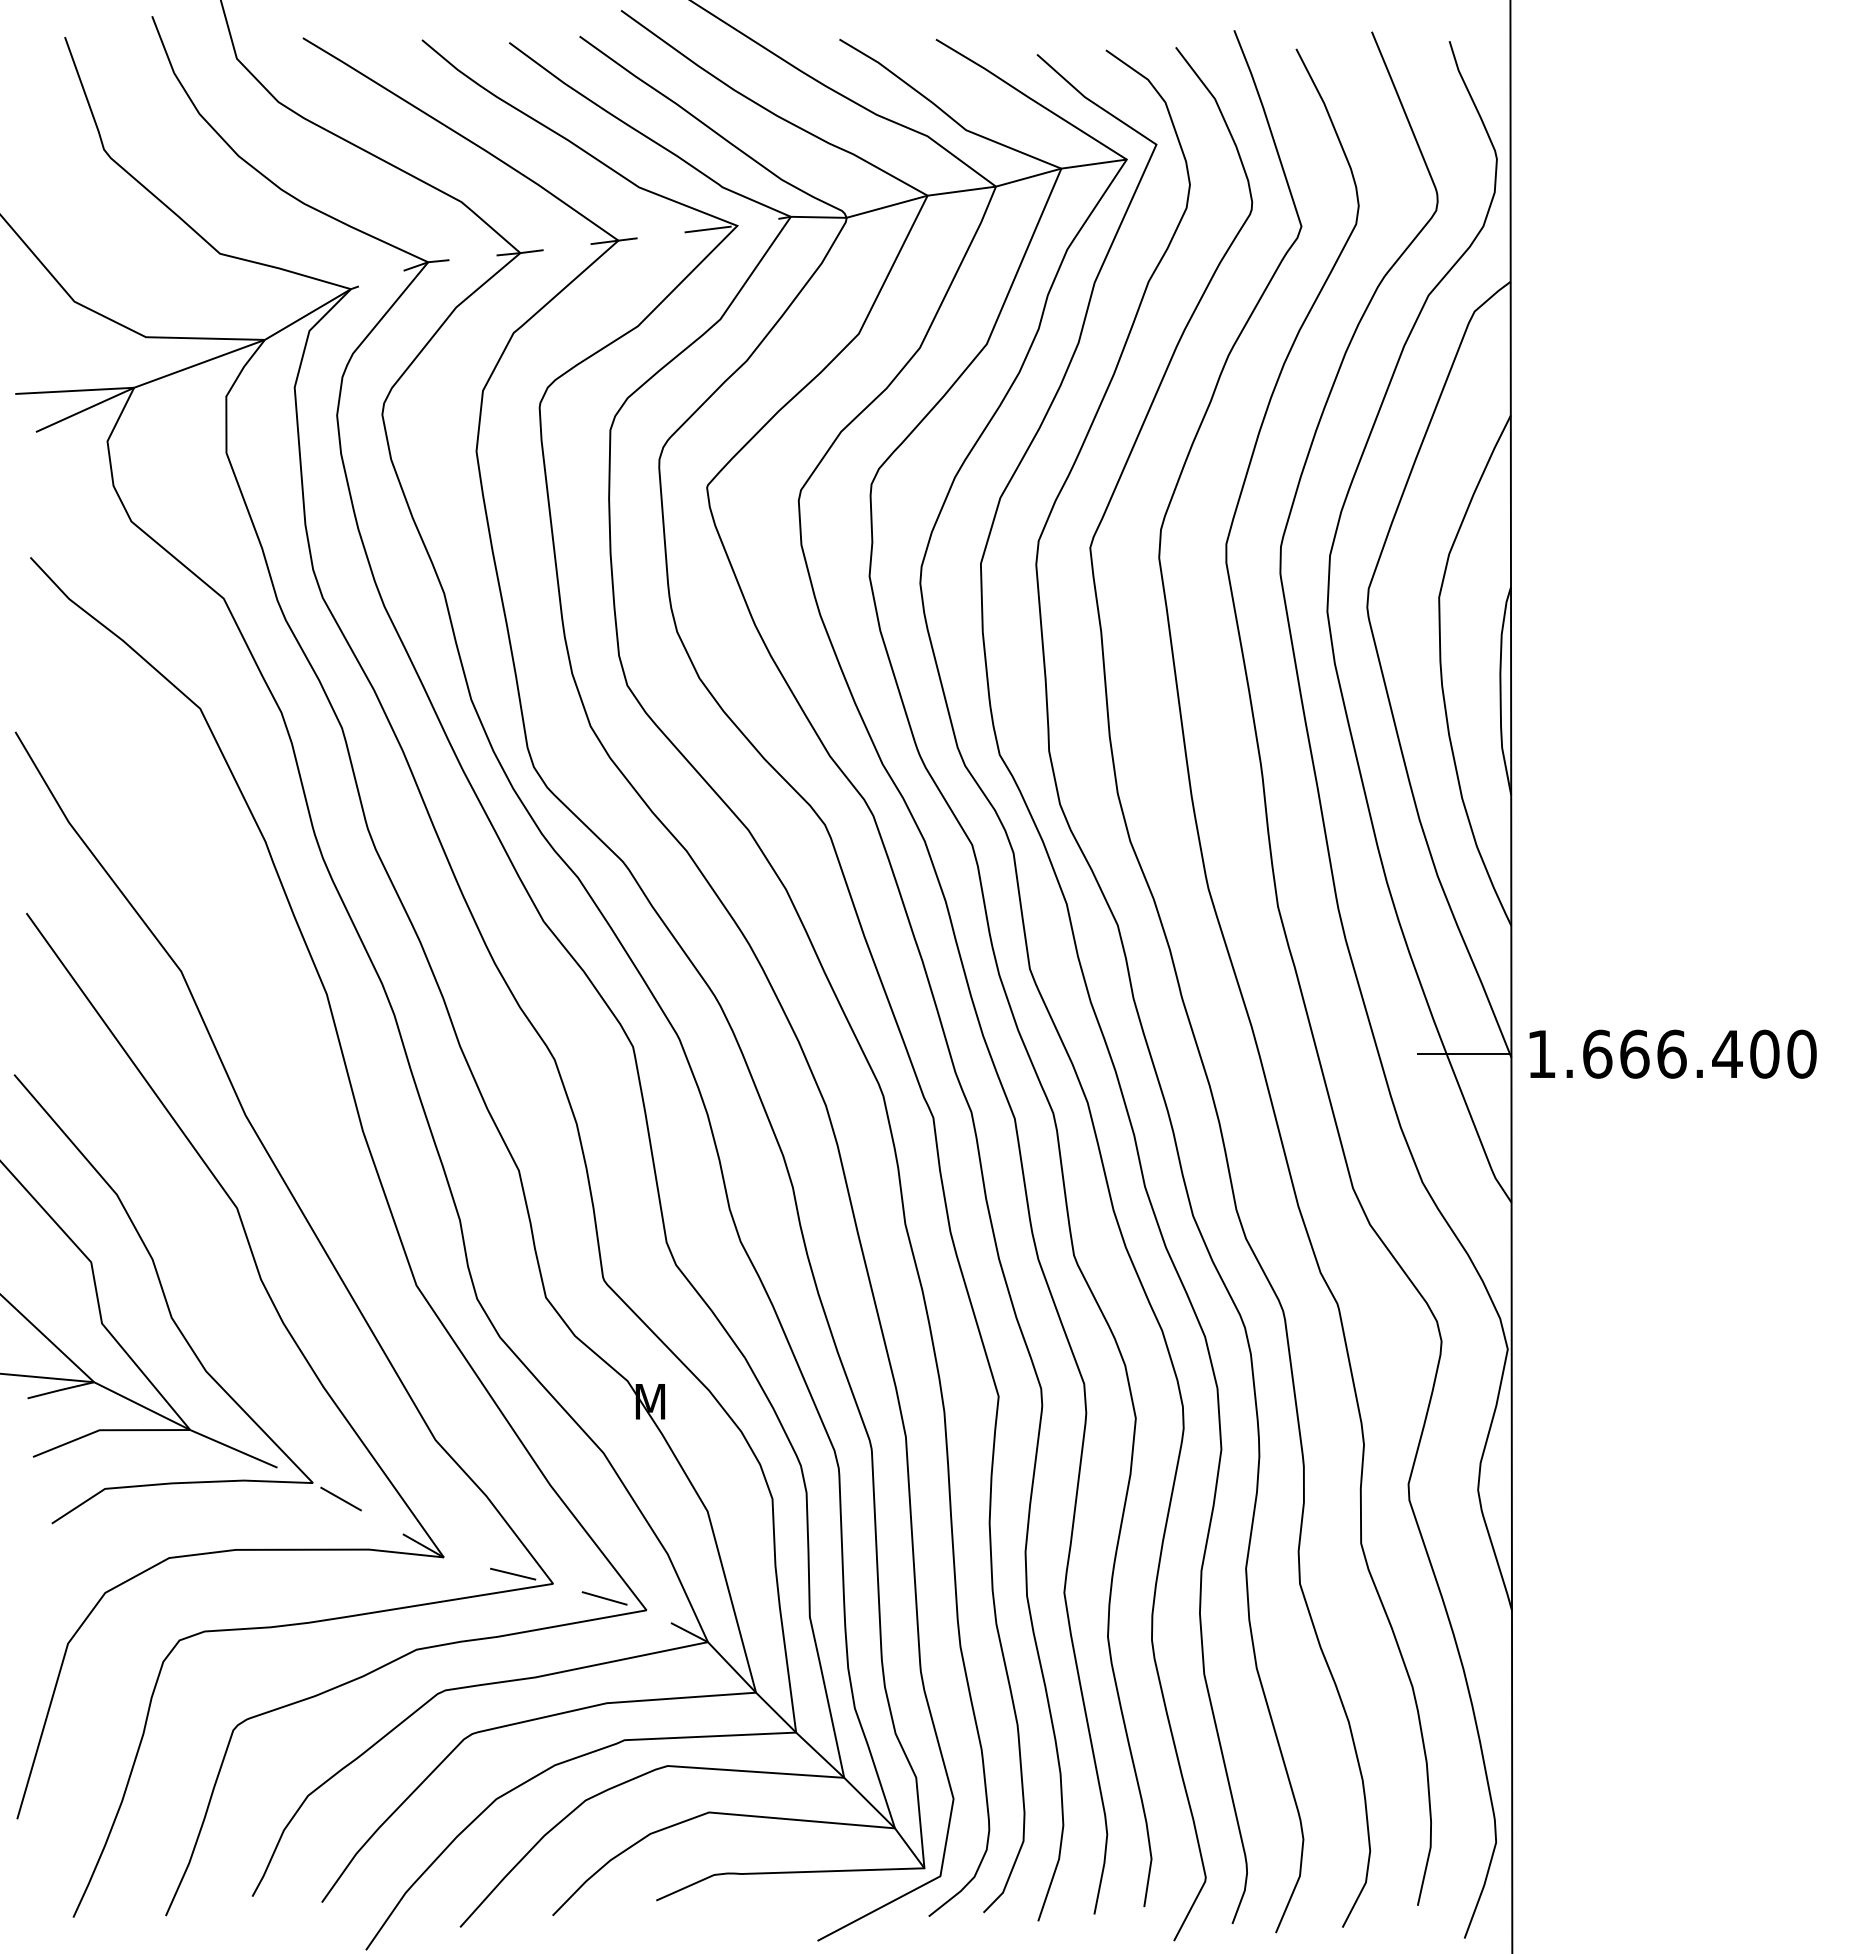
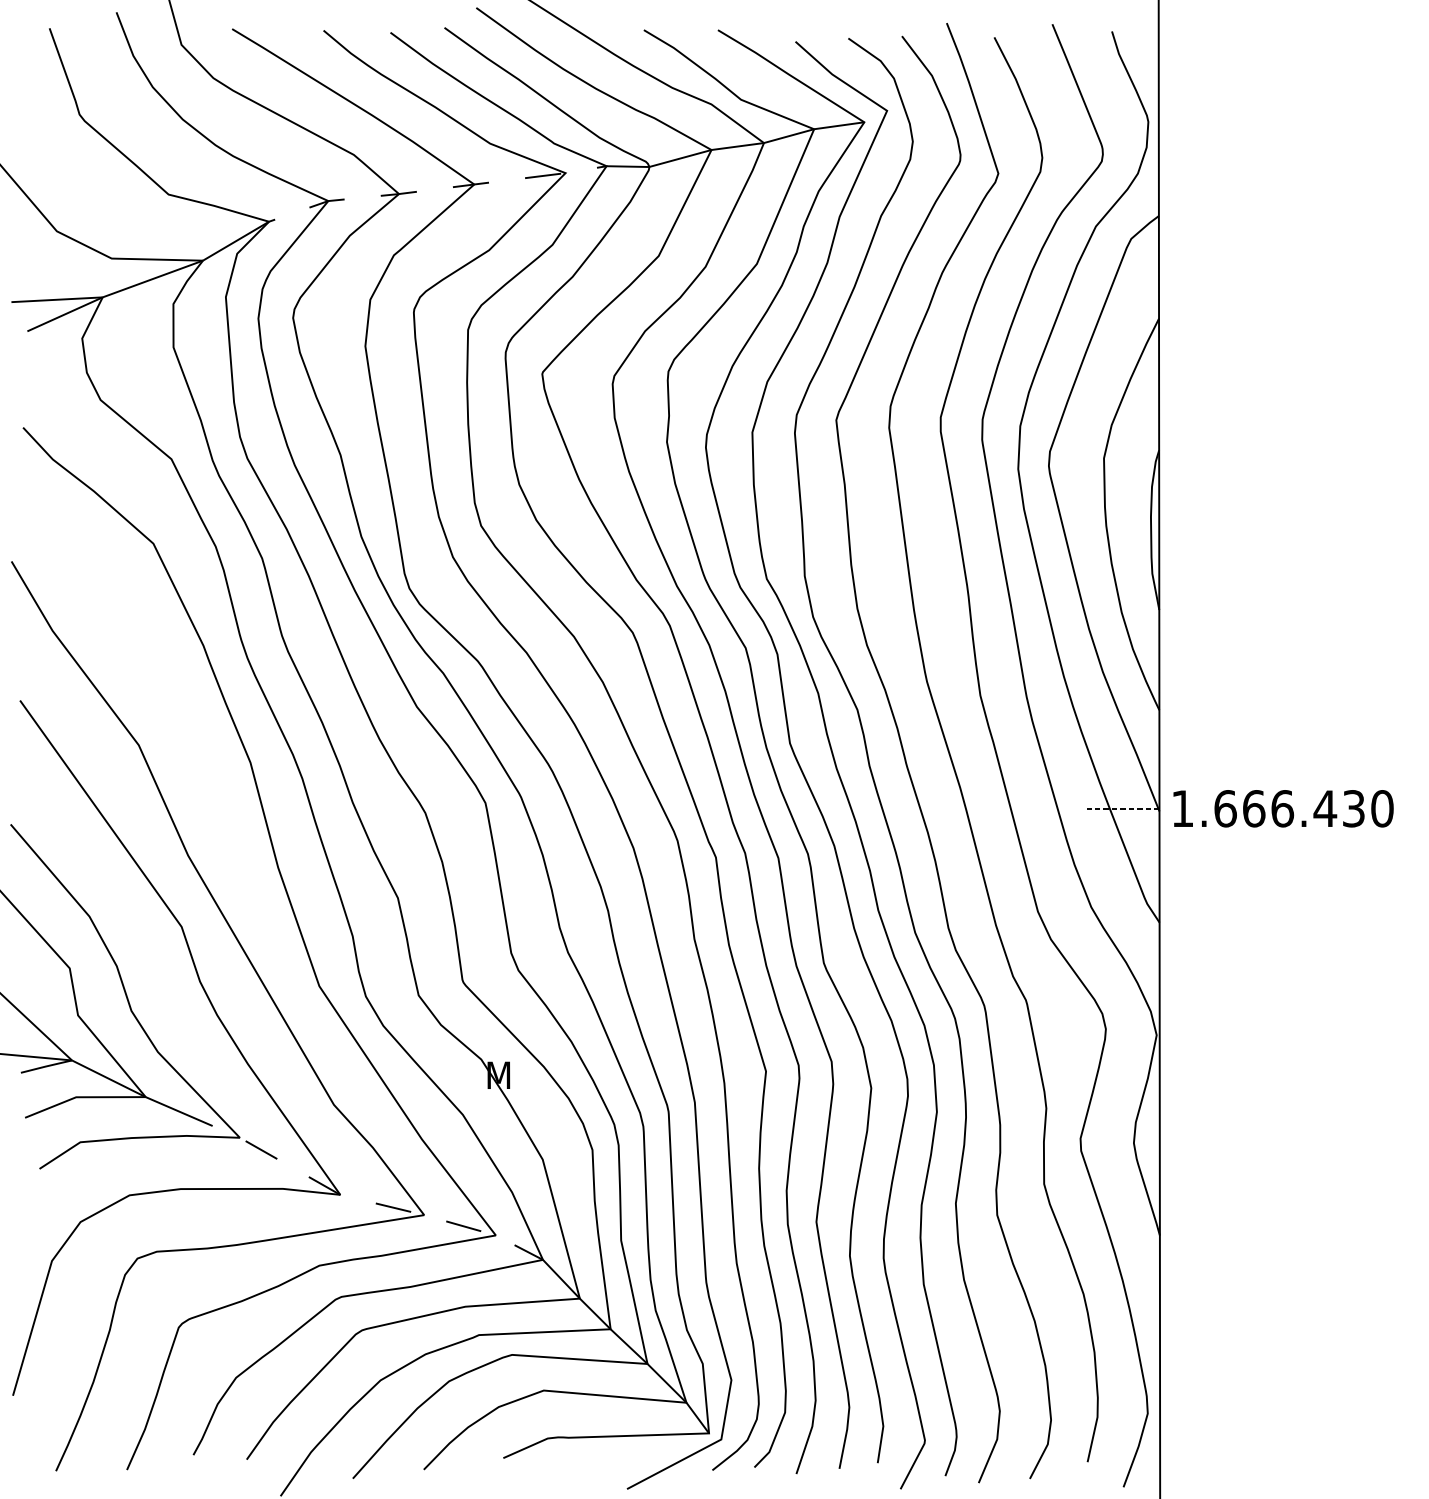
text: (1764, 1053) -> (1353, 808), 1.666.400 -> 1.666.430
line: (1463, 1054) -> (1122, 808), solid -> dashed

